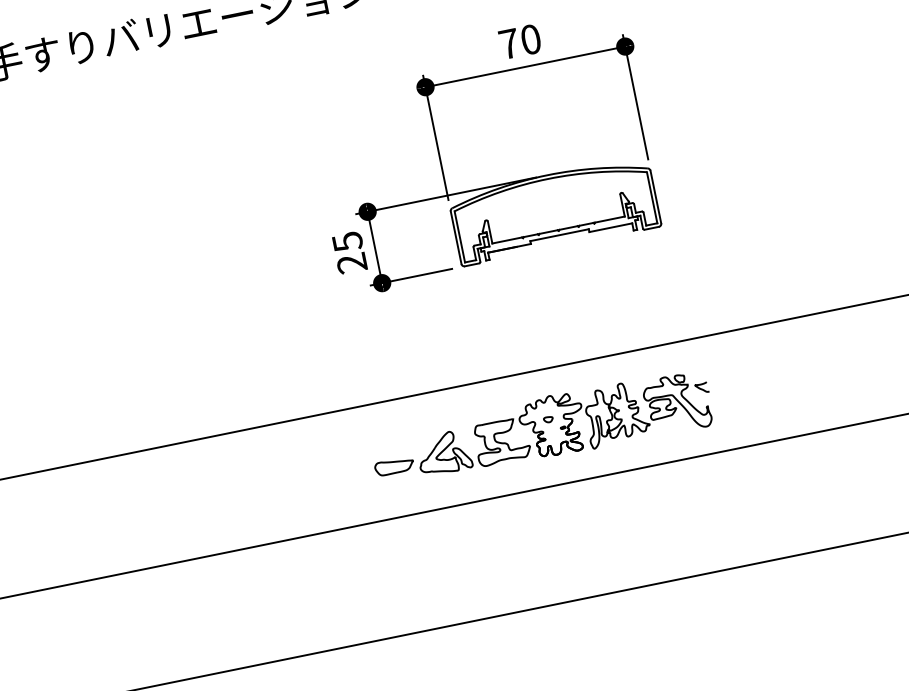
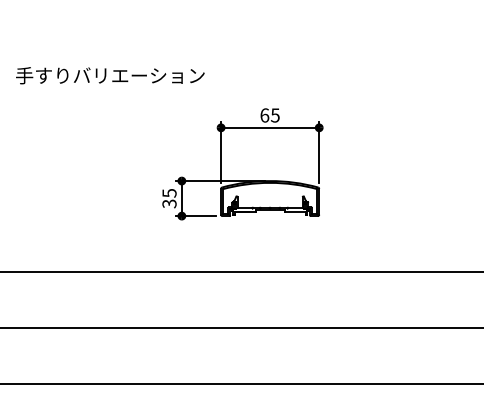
text: (518, 42) -> (269, 115), 70 -> 65
text: (351, 262) -> (169, 203), 25 -> 35
part: (540, 427) -> (242, 299), removed

